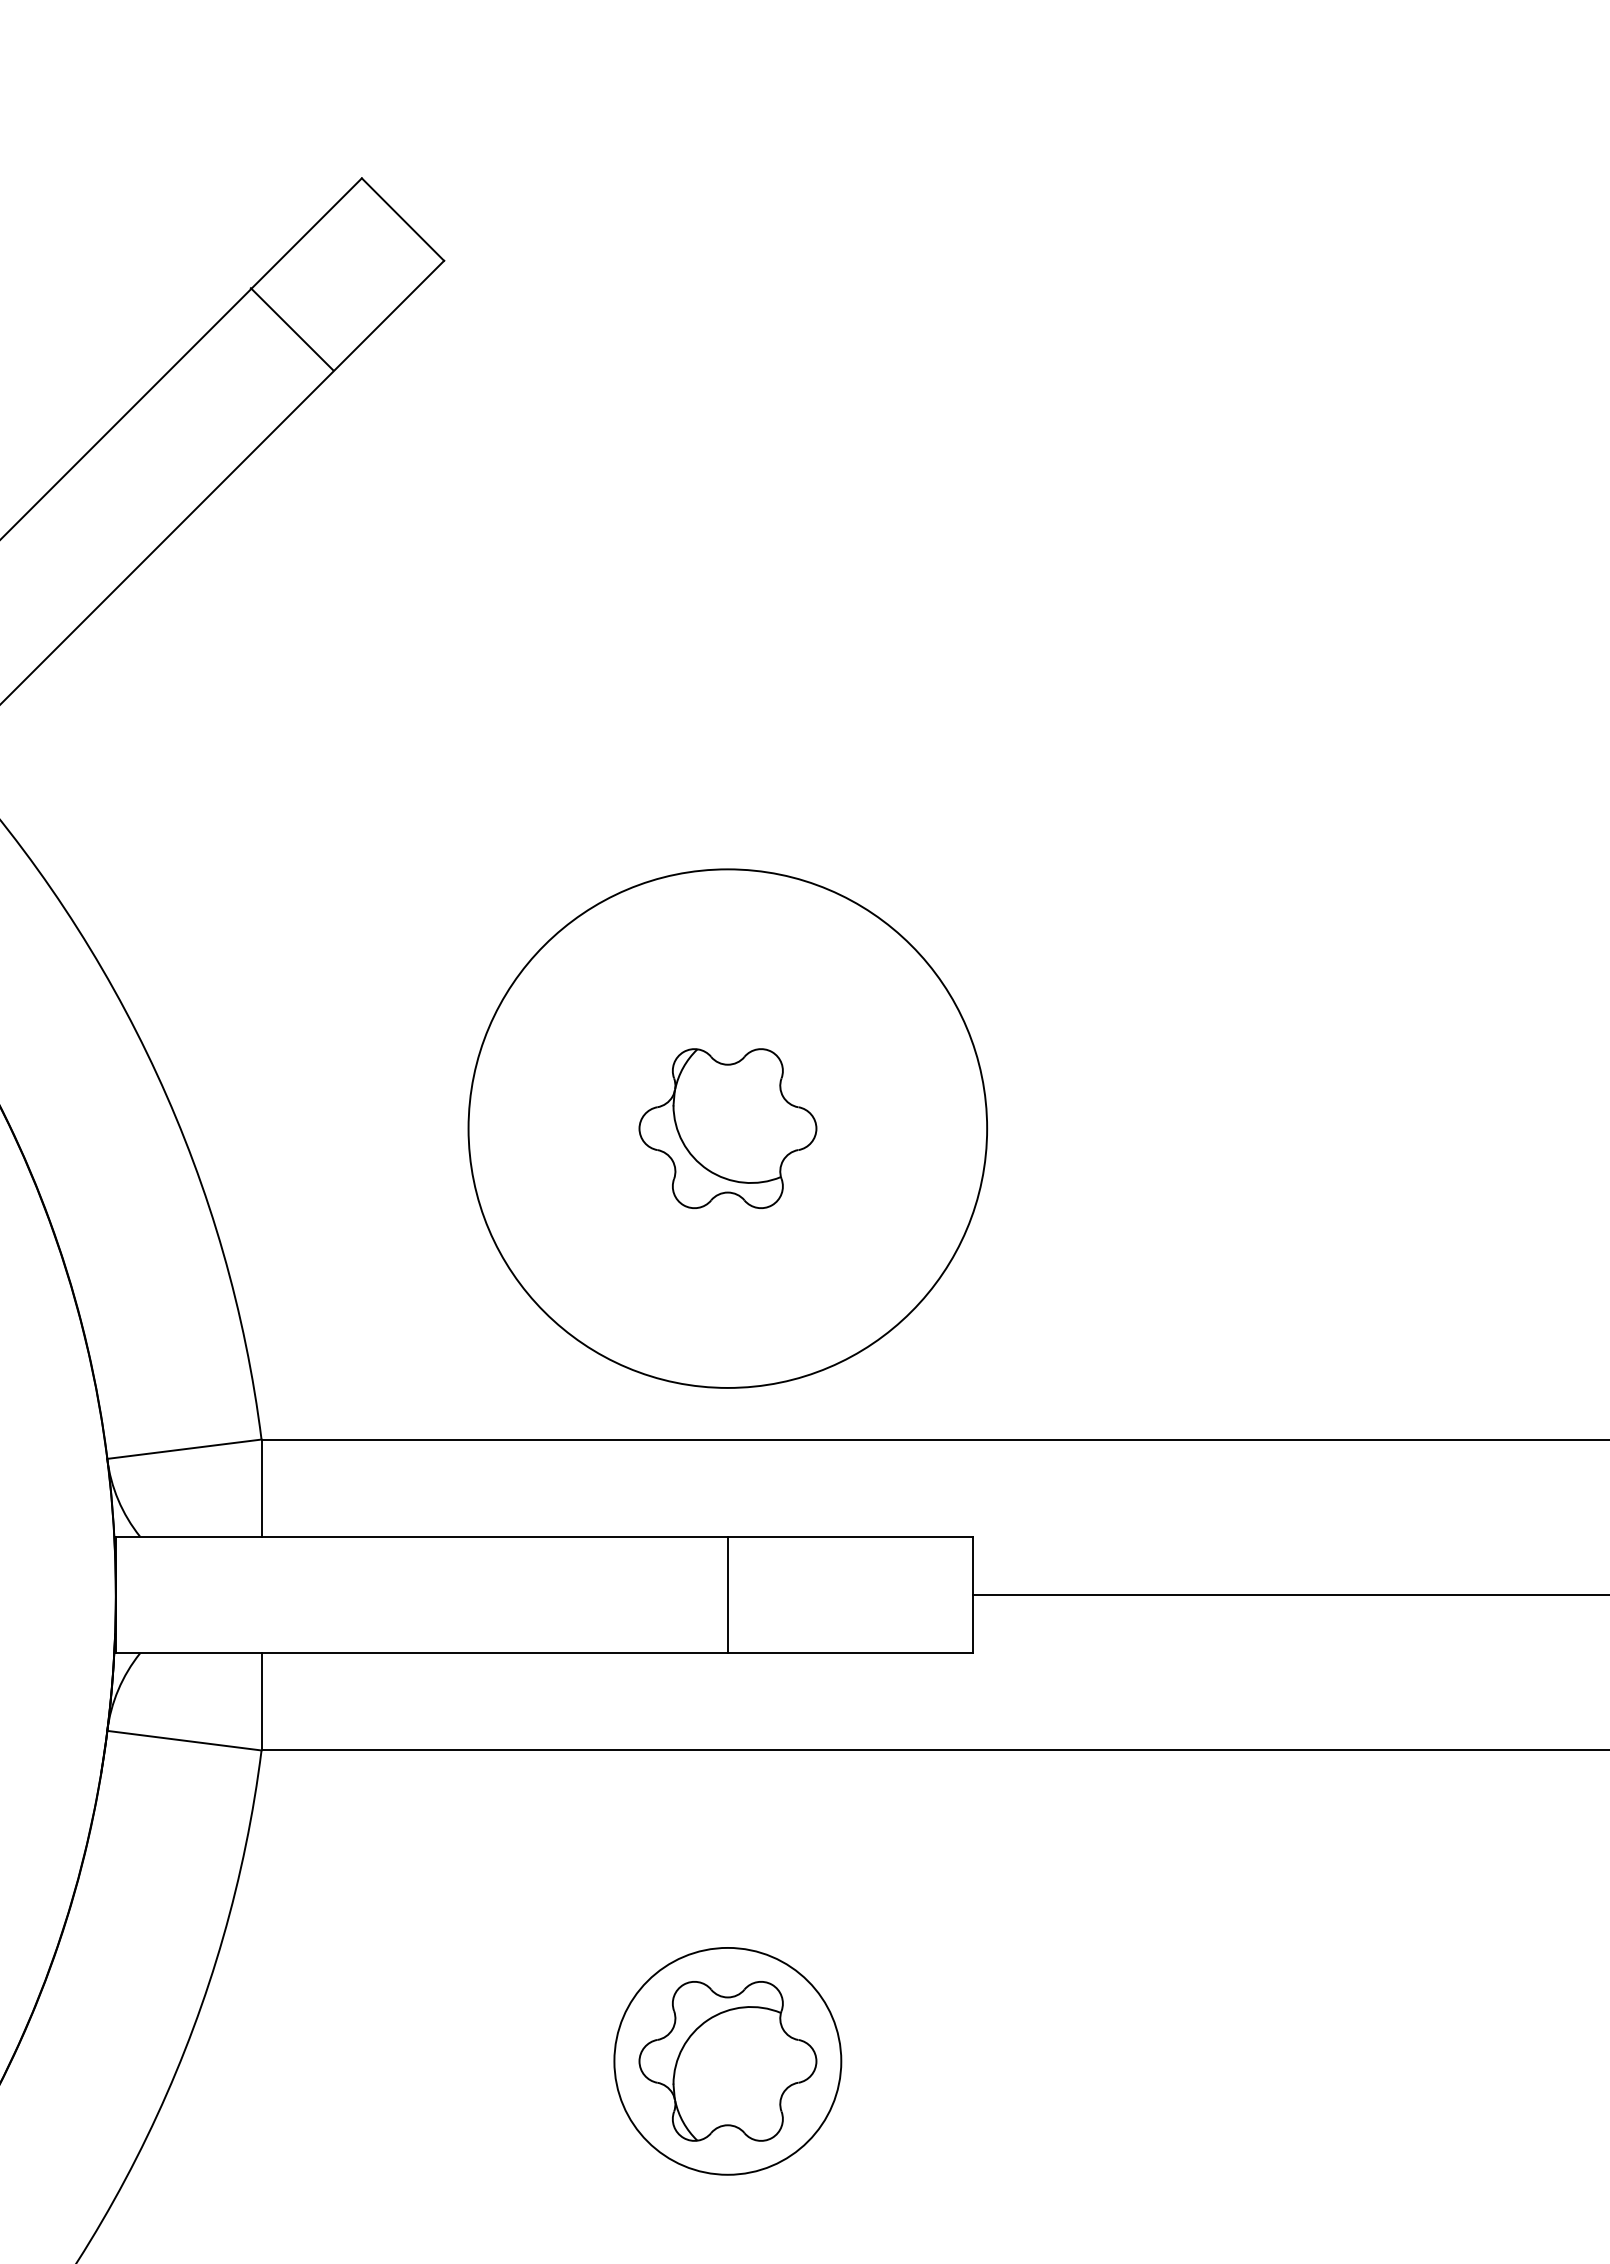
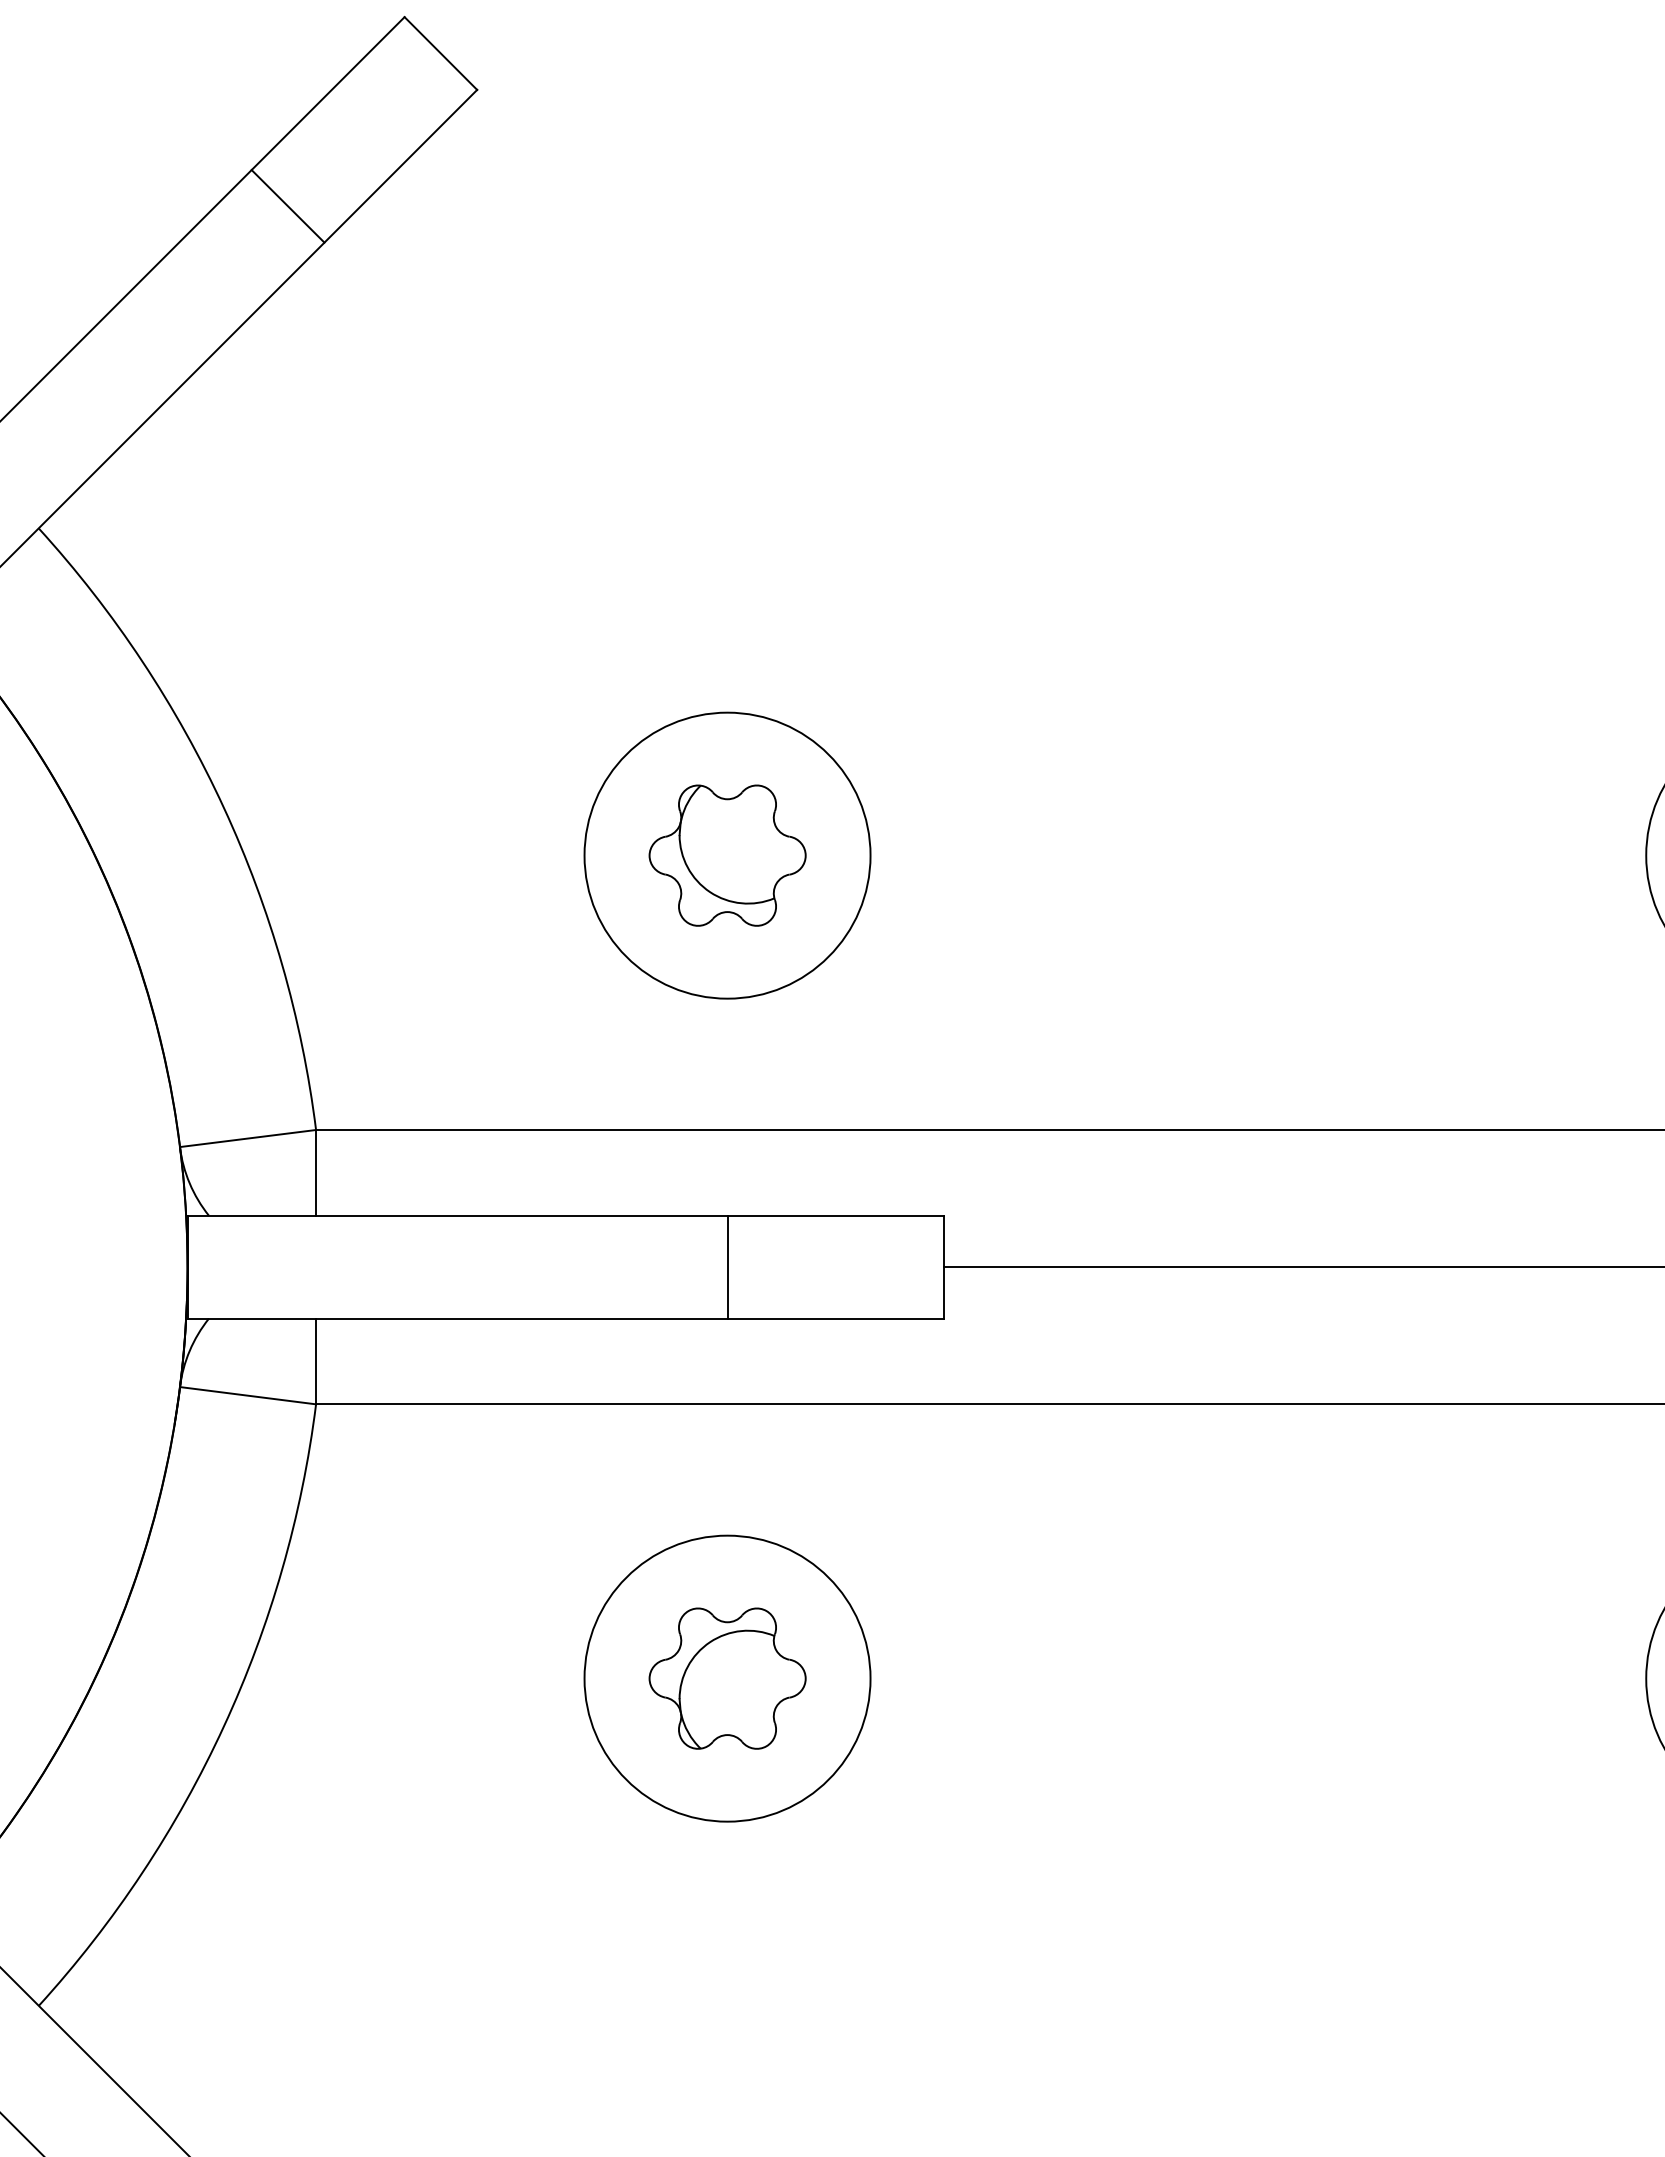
line: (291, 329) -> (287, 206), moved
circle: (727, 1128) -> (727, 855), size x0.62
circle: (727, 2061) -> (727, 1678), size x1.43

